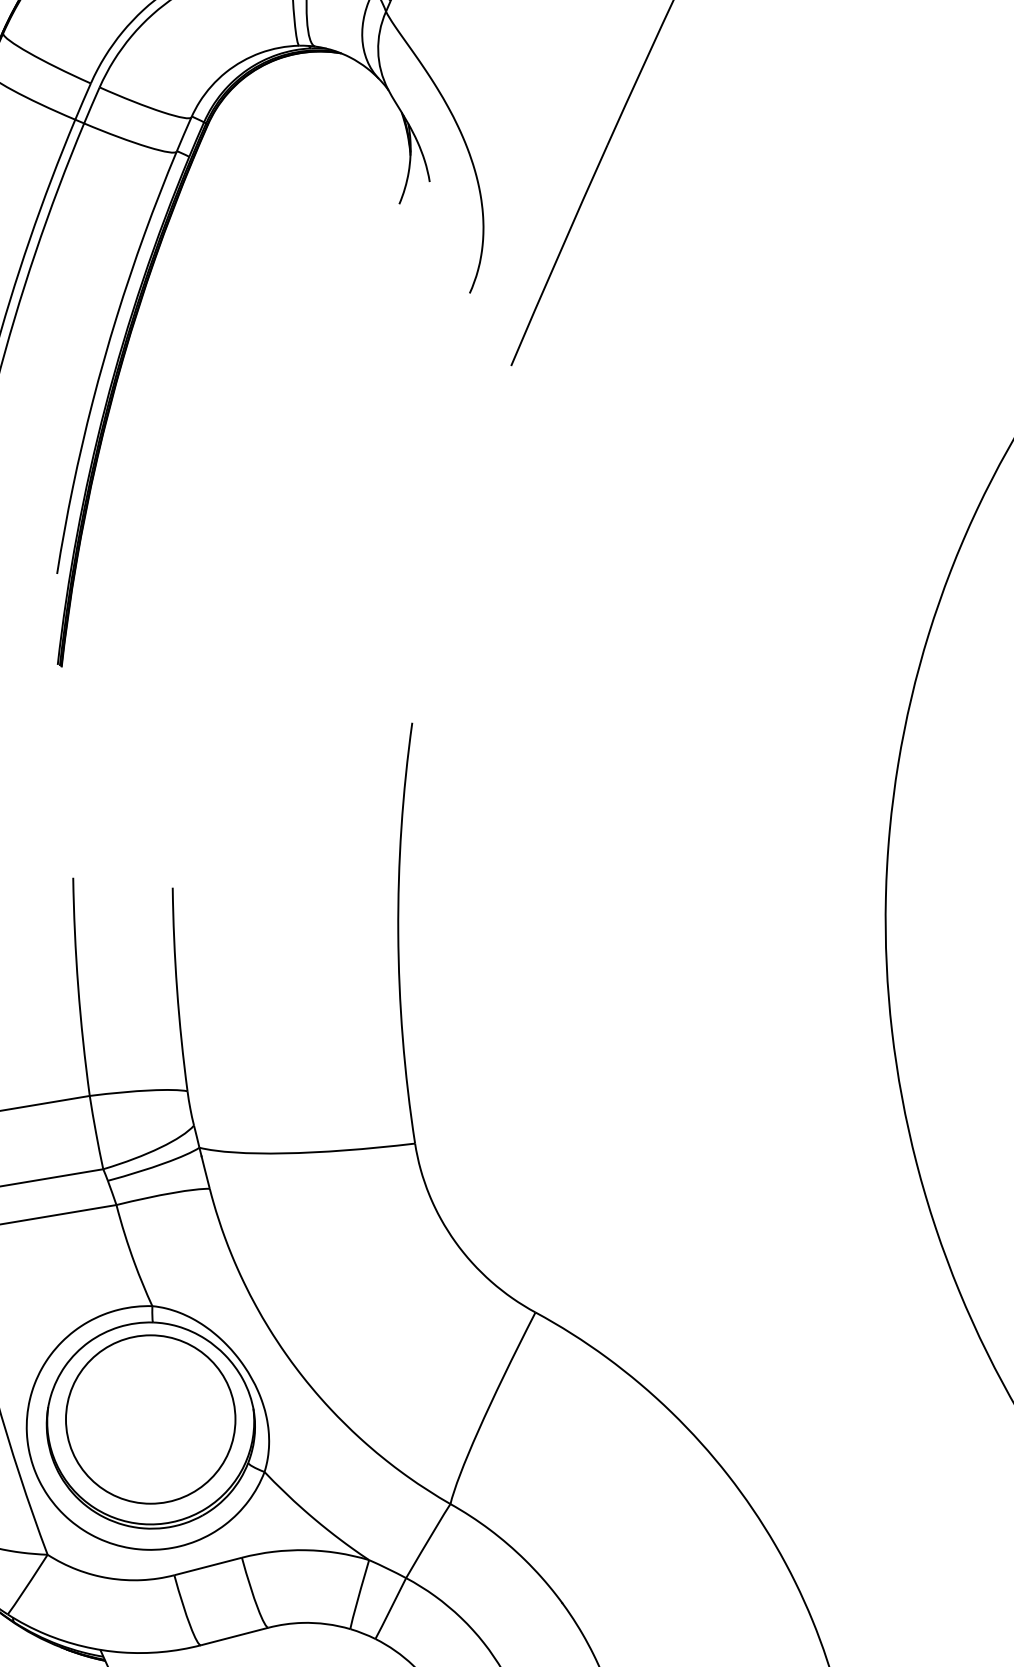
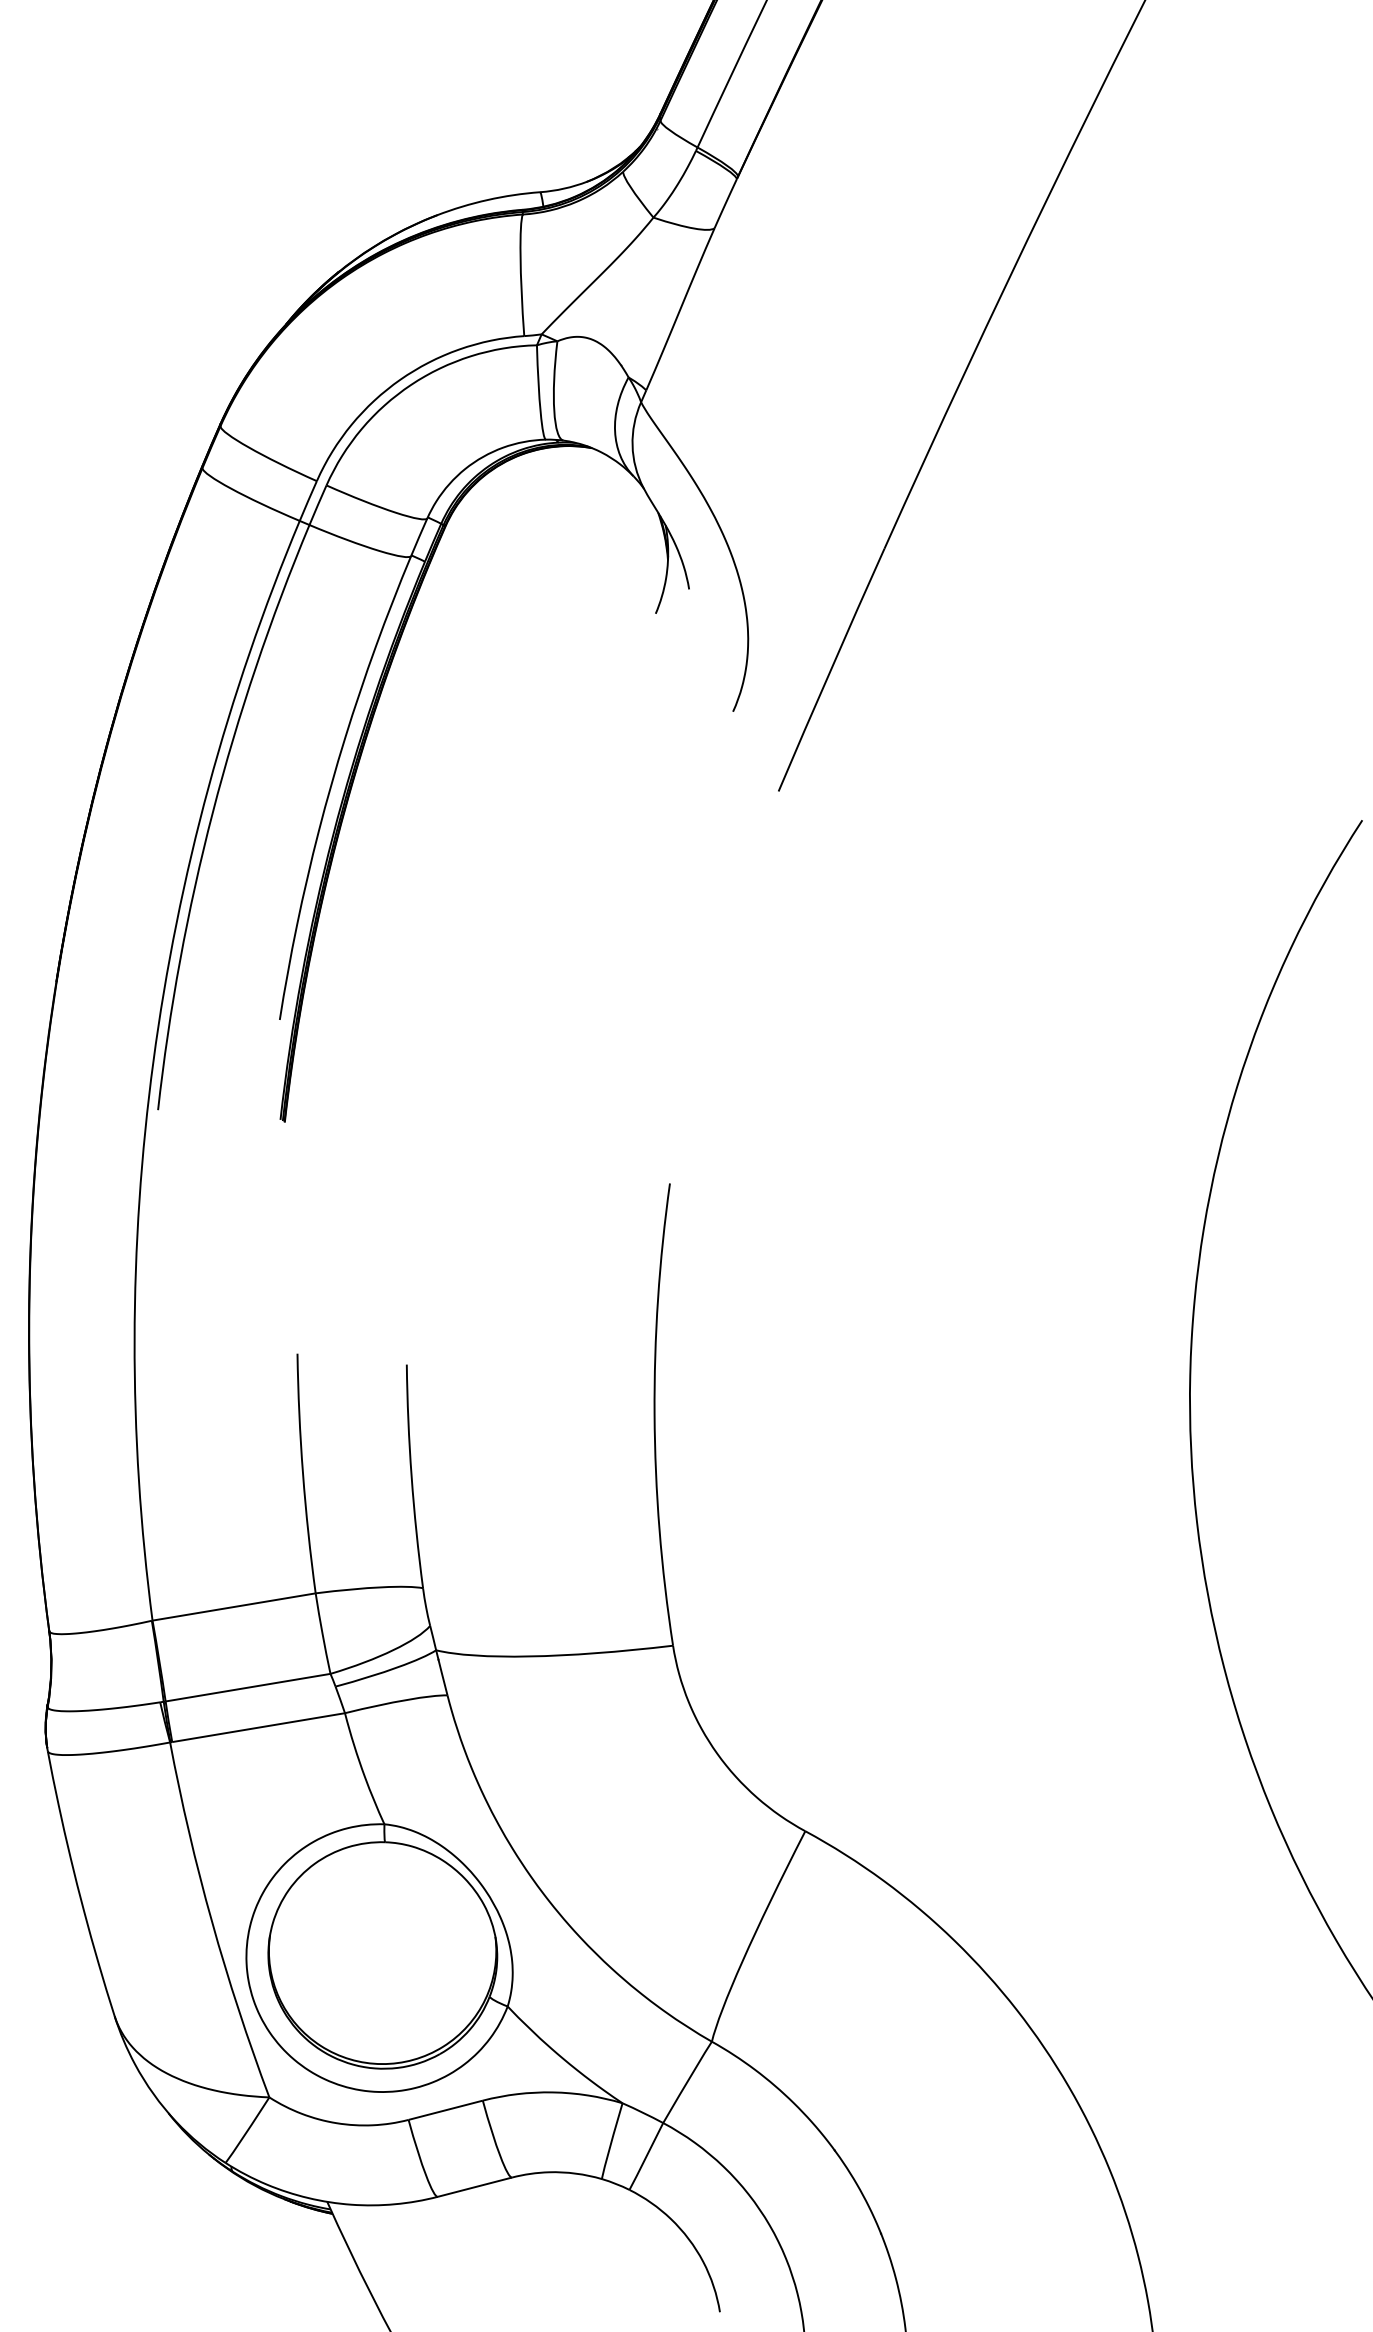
part: (150, 1419) -> (382, 1948), removed

